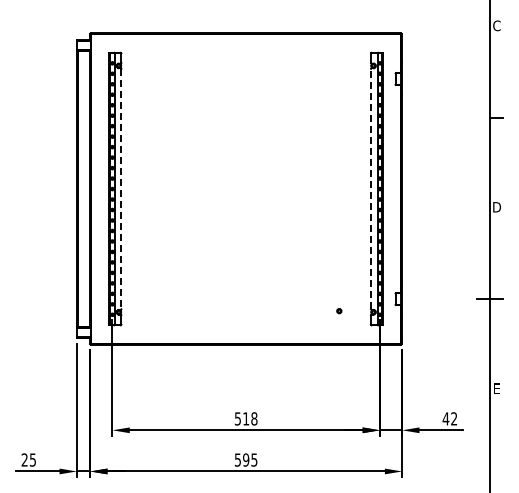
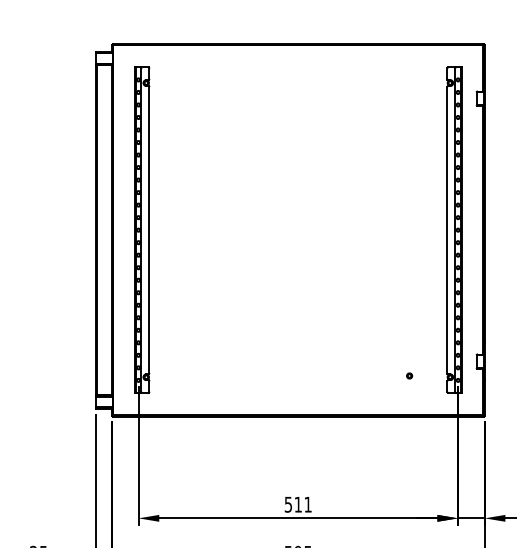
line: (371, 188) -> (448, 229), dashed -> solid
line: (121, 189) -> (149, 230), dashed -> solid
text: (254, 418) -> (308, 504), 518 -> 511

